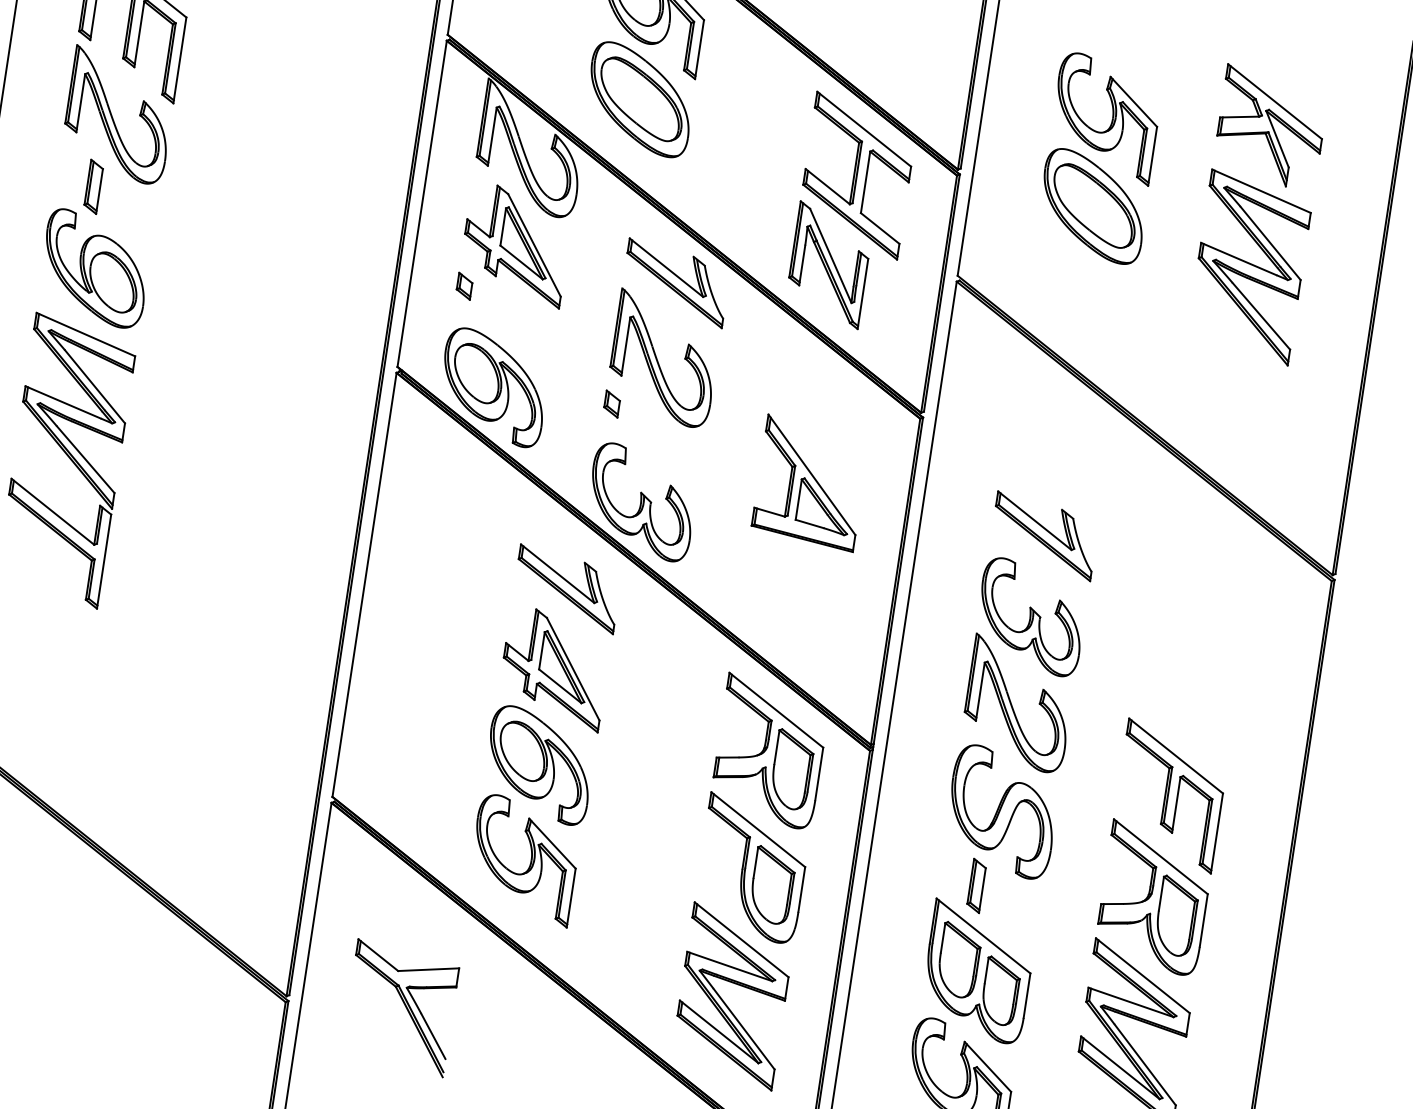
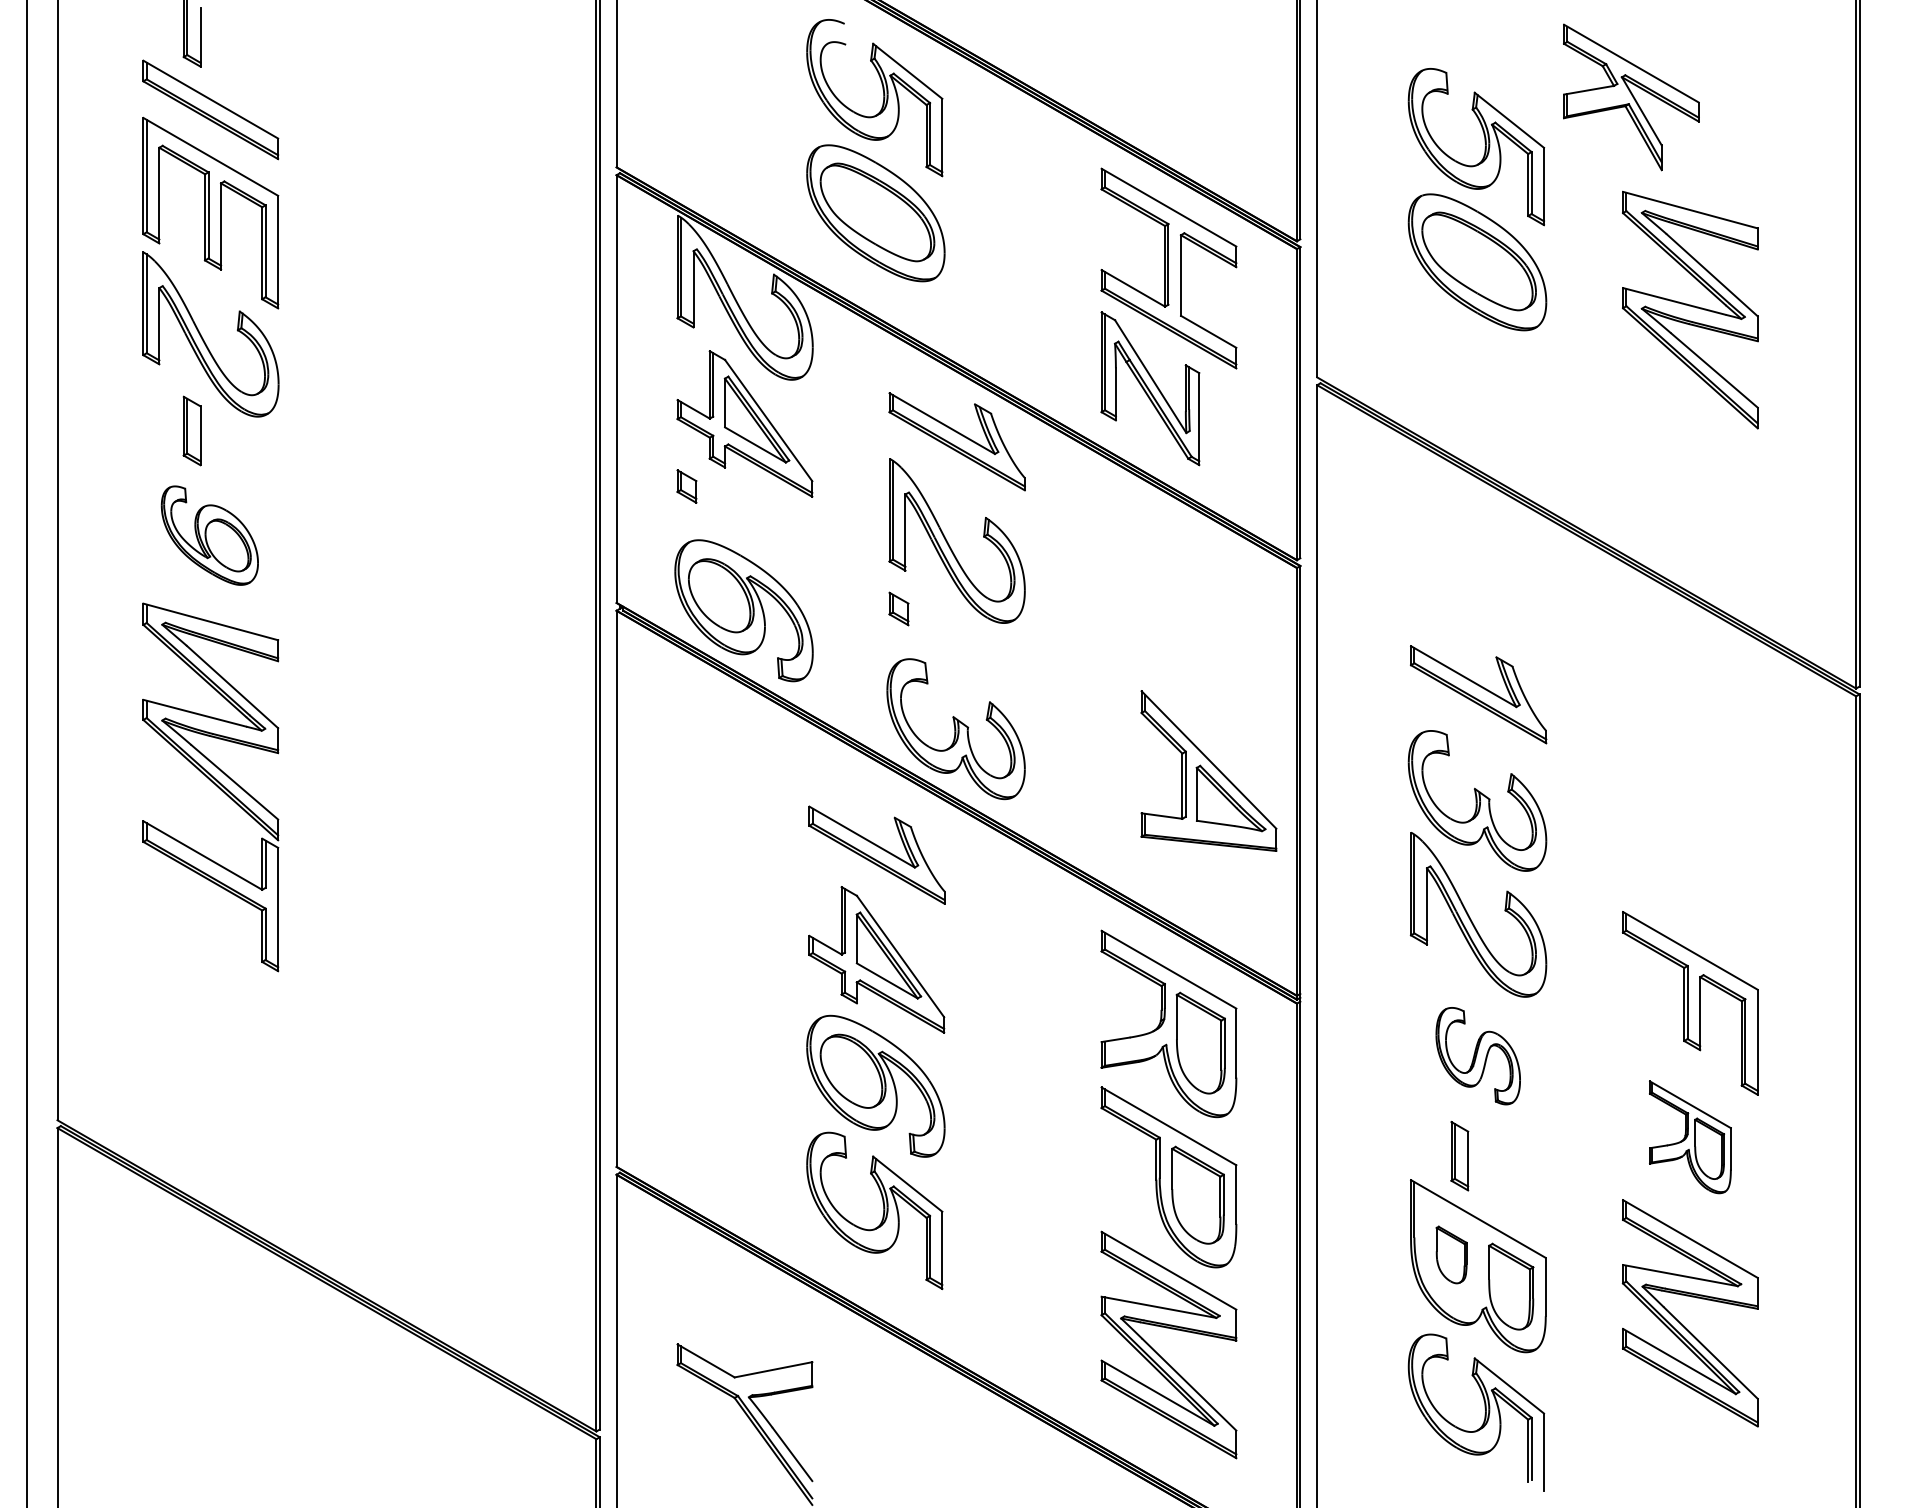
part: (1271, 127) -> (1631, 97), moved
part: (94, 268) -> (209, 535), size x0.7
part: (810, 482) -> (1208, 770), moved
part: (1001, 811) -> (1477, 1055), size x0.6
part: (1154, 898) -> (1690, 1137), size x0.6
part: (958, 959) -> (1451, 1254), size x0.6

